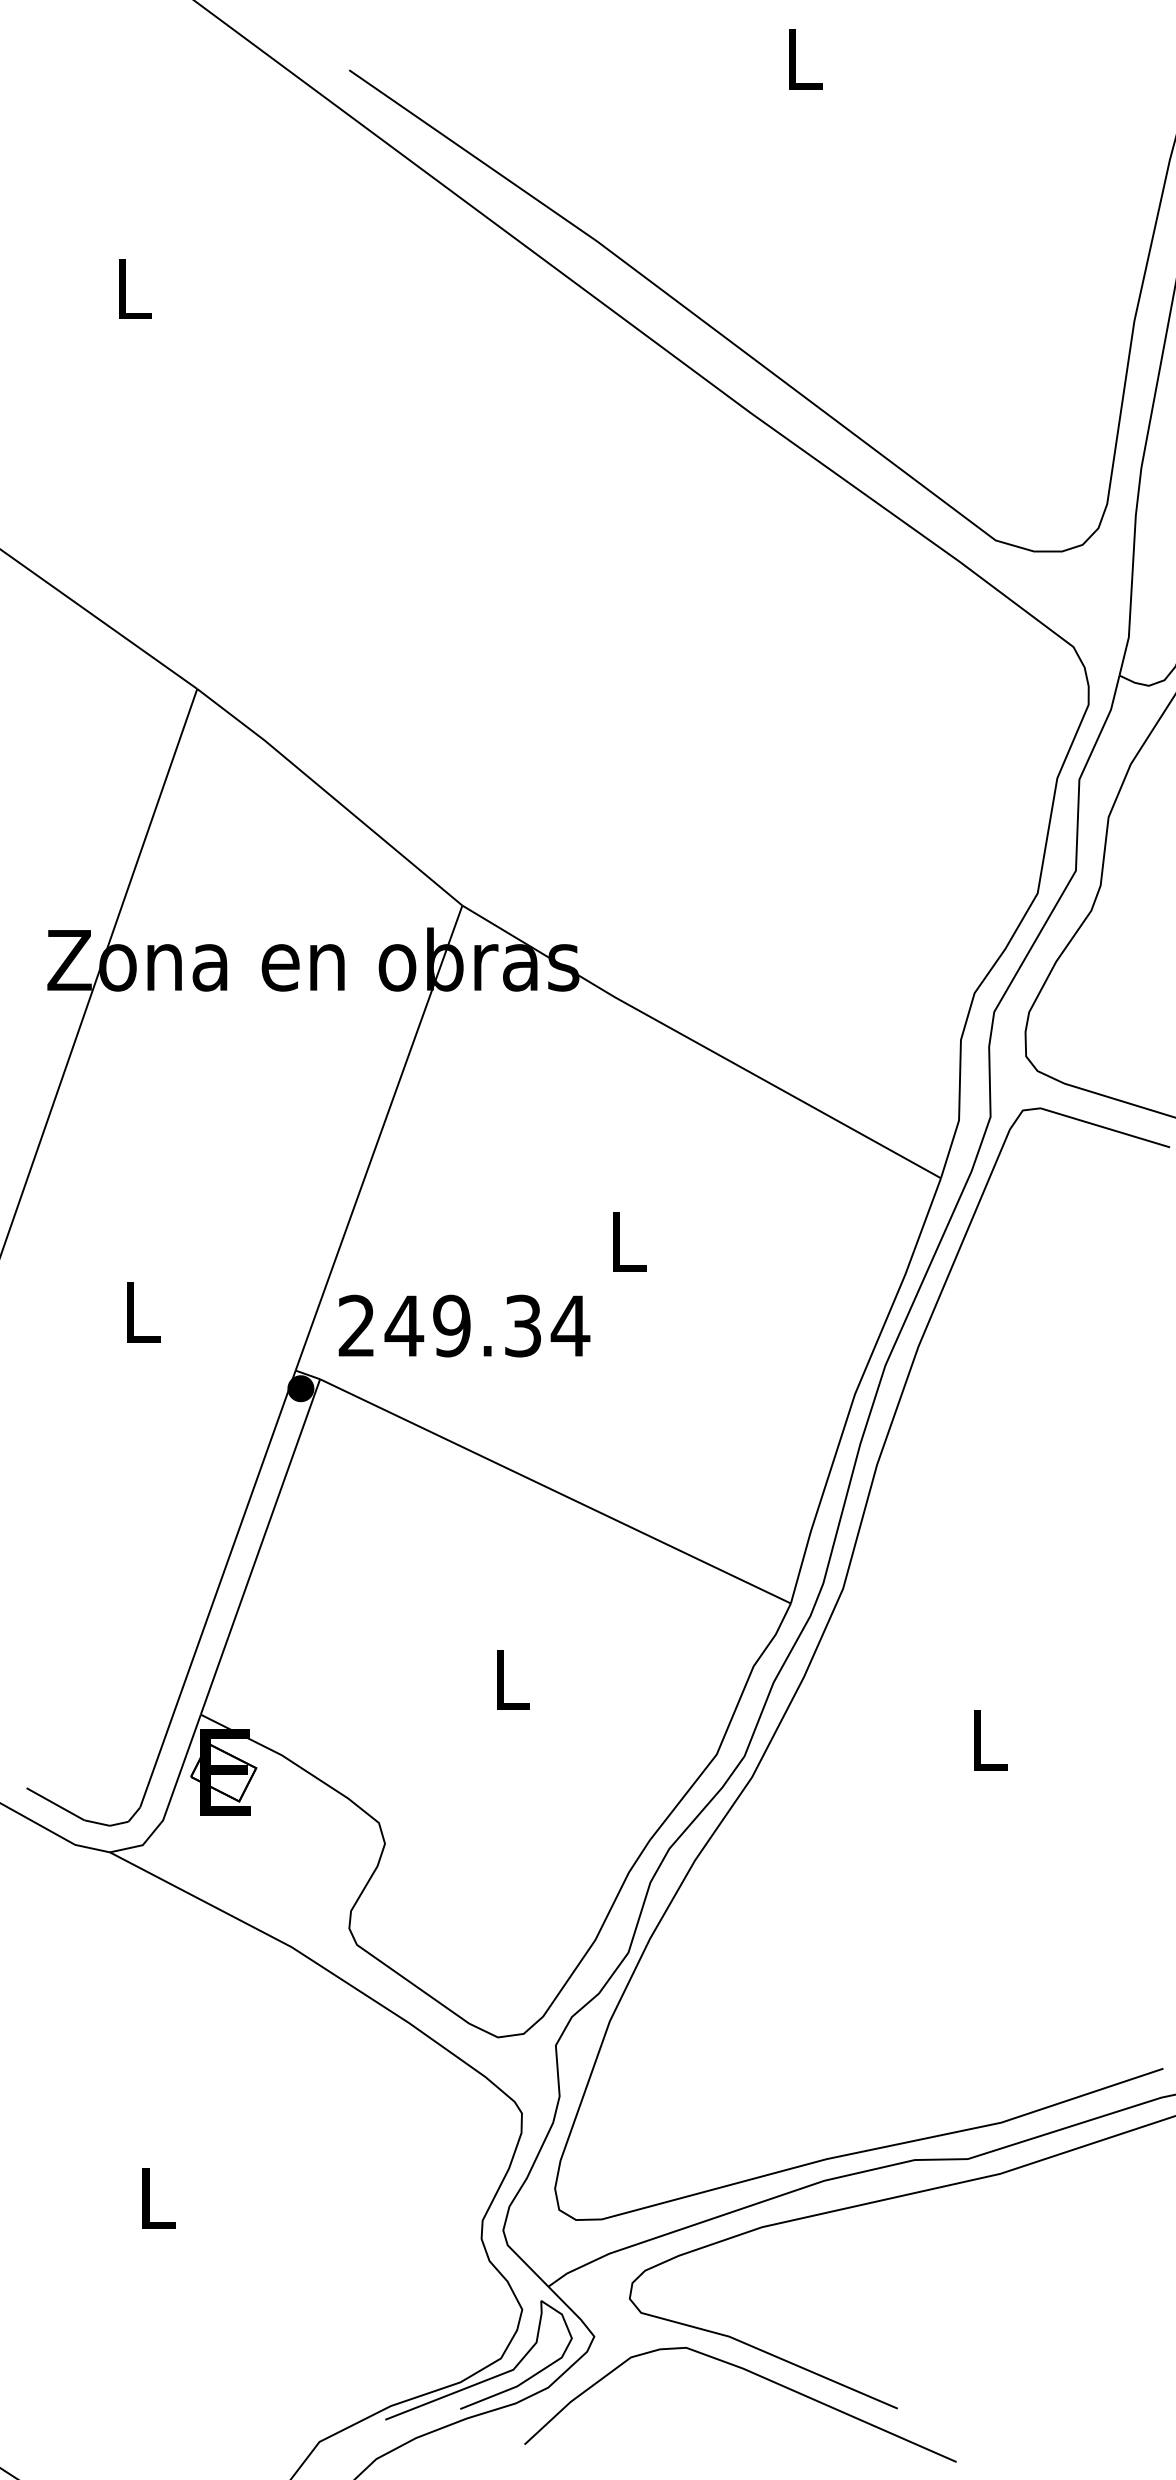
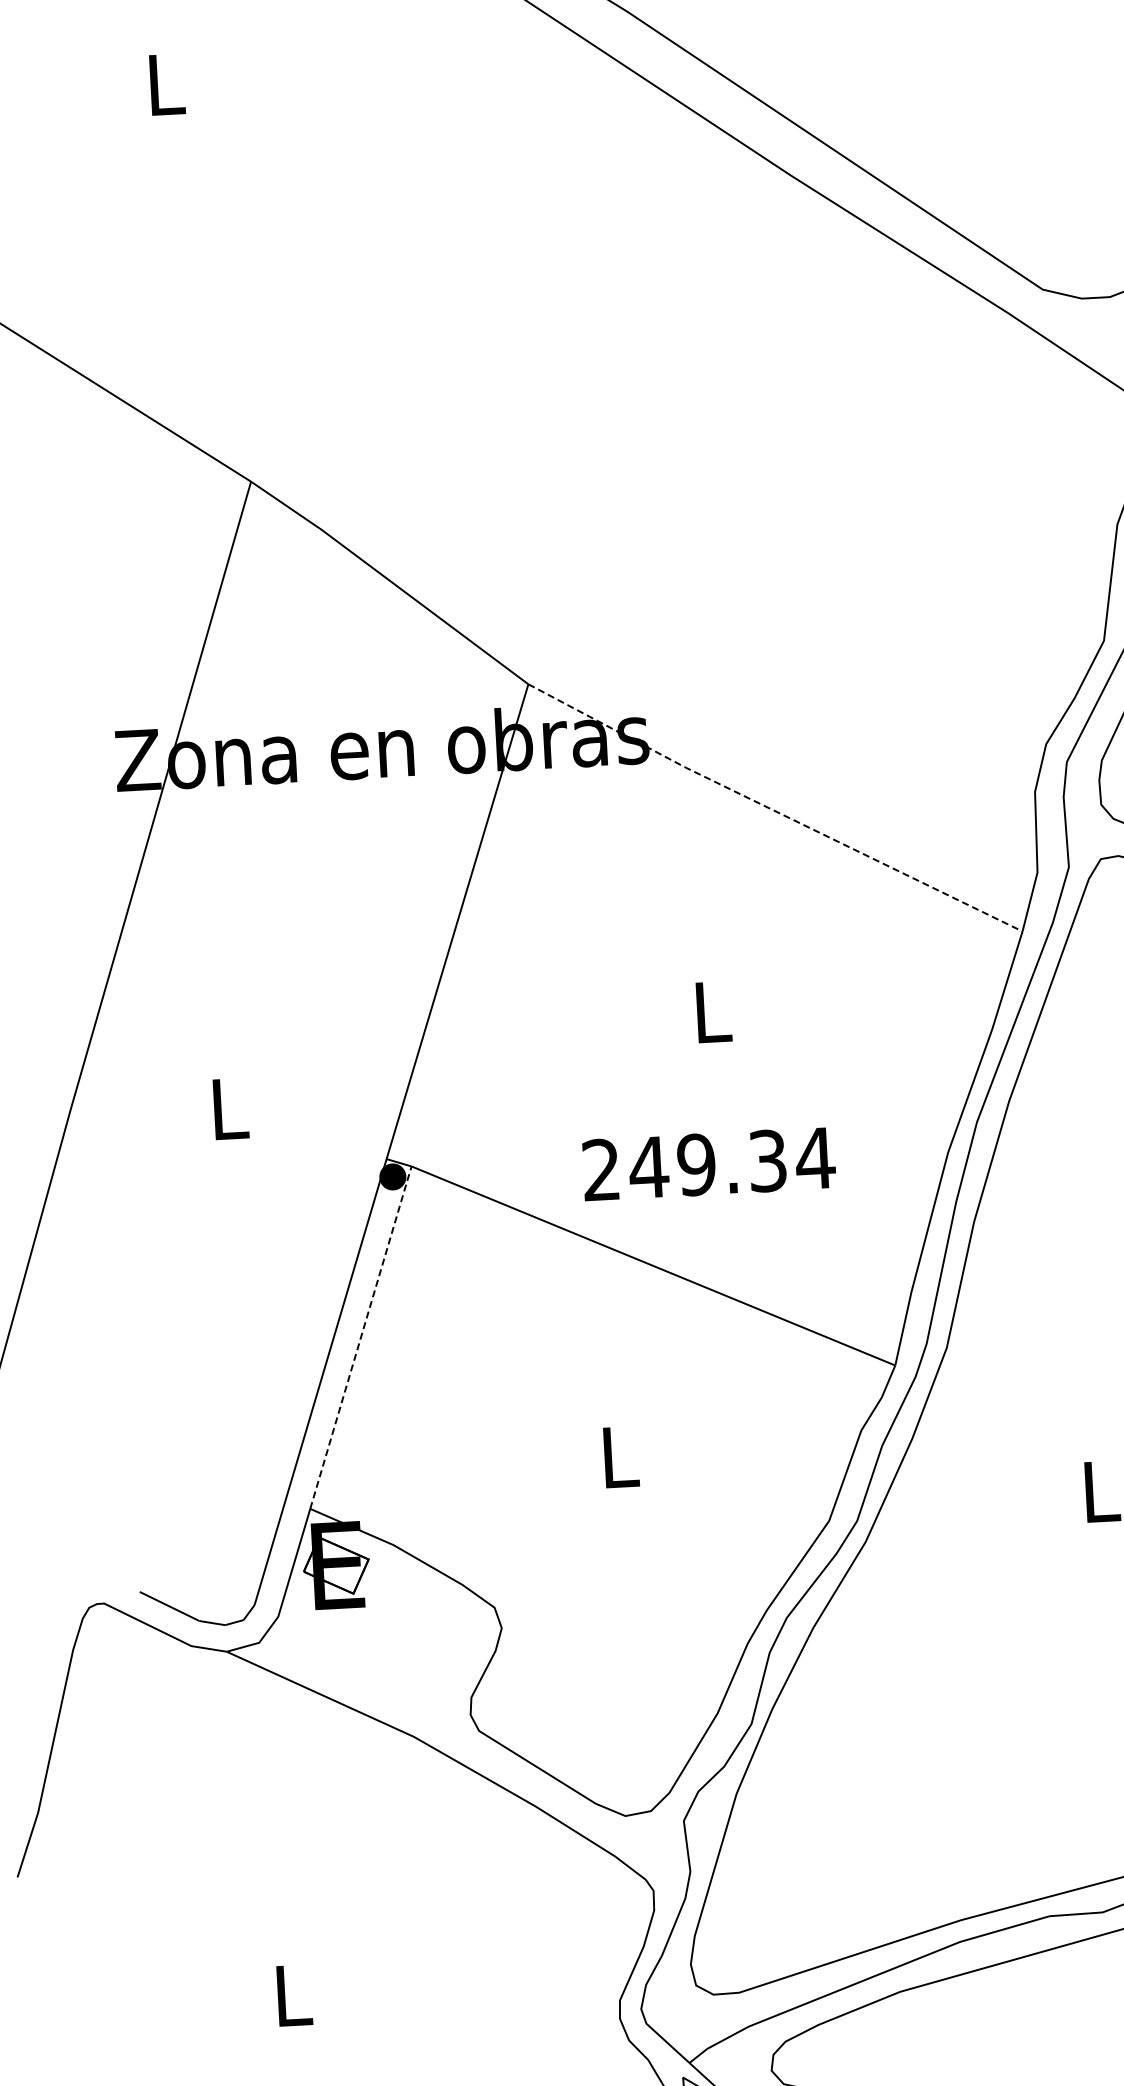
line: (700, 1044) -> (774, 810), solid -> dashed
text: (464, 1325) -> (709, 1163), moved
line: (260, 1546) -> (360, 1337), solid -> dashed

